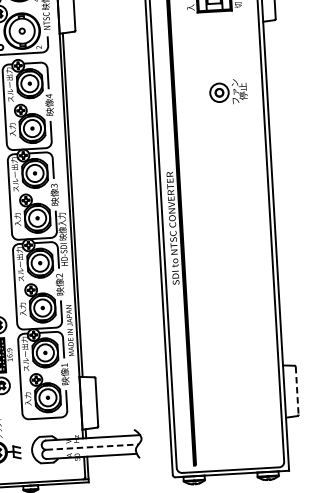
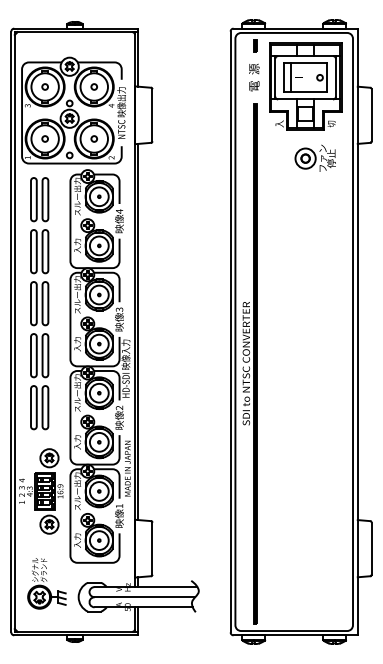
part: (227, 91) -> (314, 157), moved
line: (297, 391) -> (371, 549), dashed -> solid
line: (93, 447) -> (145, 597), dashed -> solid

